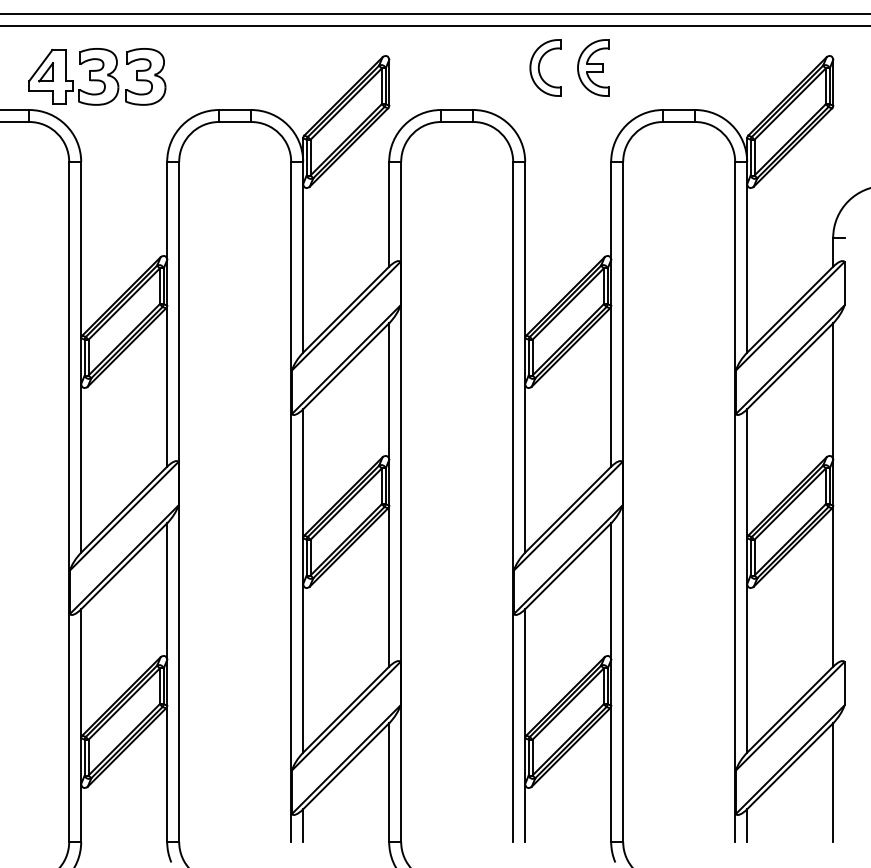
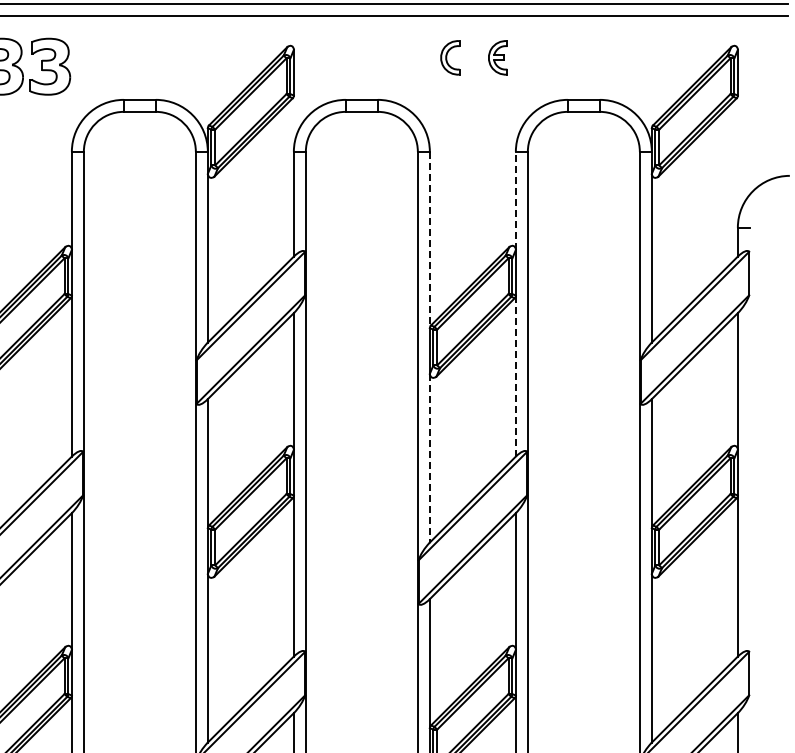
part: (545, 67) -> (450, 57), size x0.6
part: (593, 67) -> (498, 57), size x0.6
line: (611, 210) -> (516, 200), solid -> dashed
line: (525, 250) -> (430, 240), solid -> dashed
line: (611, 386) -> (516, 376), solid -> dashed
line: (525, 468) -> (430, 458), solid -> dashed

